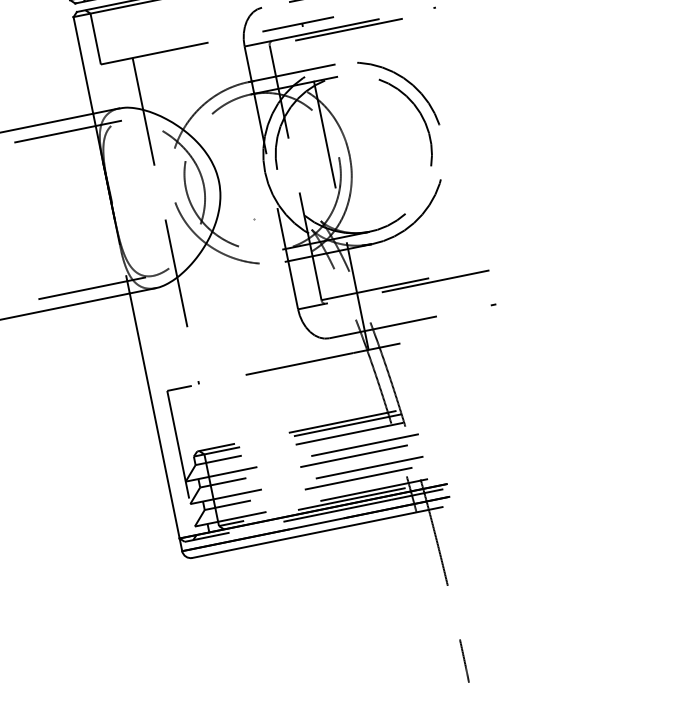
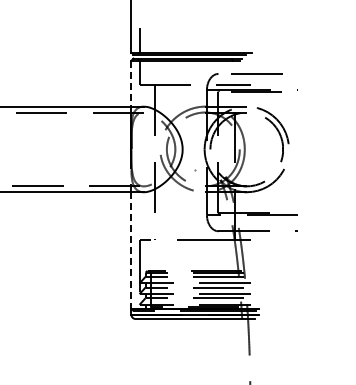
line: (83, 67) -> (131, 84), solid -> dashed
line: (155, 417) -> (131, 251), solid -> dashed

